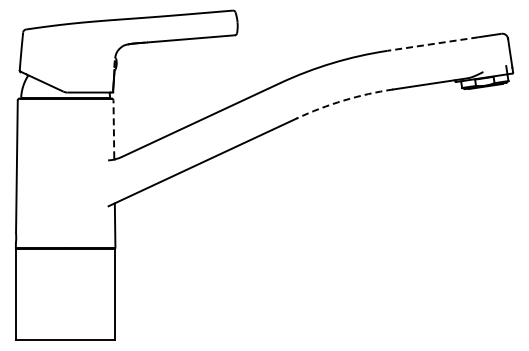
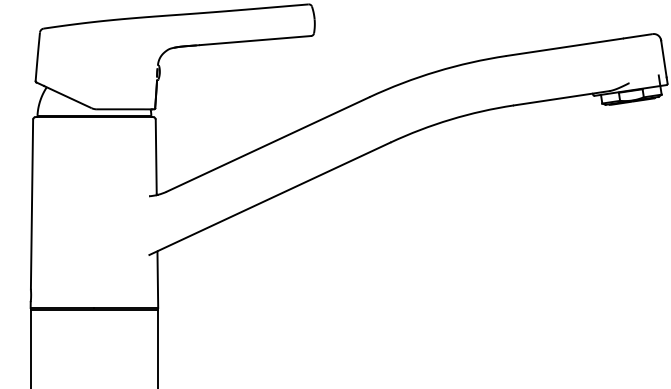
line: (432, 44) -> (564, 47), dashed -> solid
arc: (343, 100) -> (450, 119), dashed -> solid
line: (113, 129) -> (155, 156), dashed -> solid

